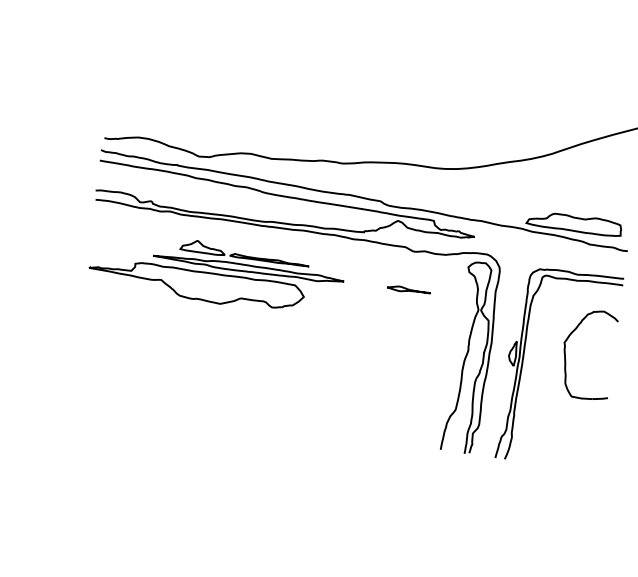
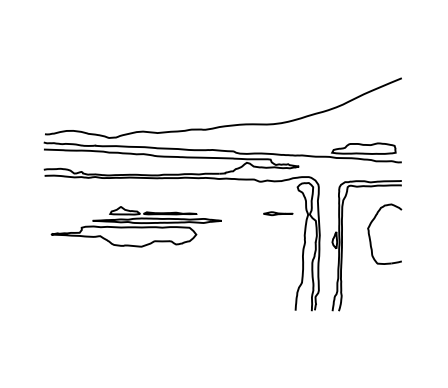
part: (215, 272) -> (135, 226), moved
part: (409, 289) -> (278, 213), moved

